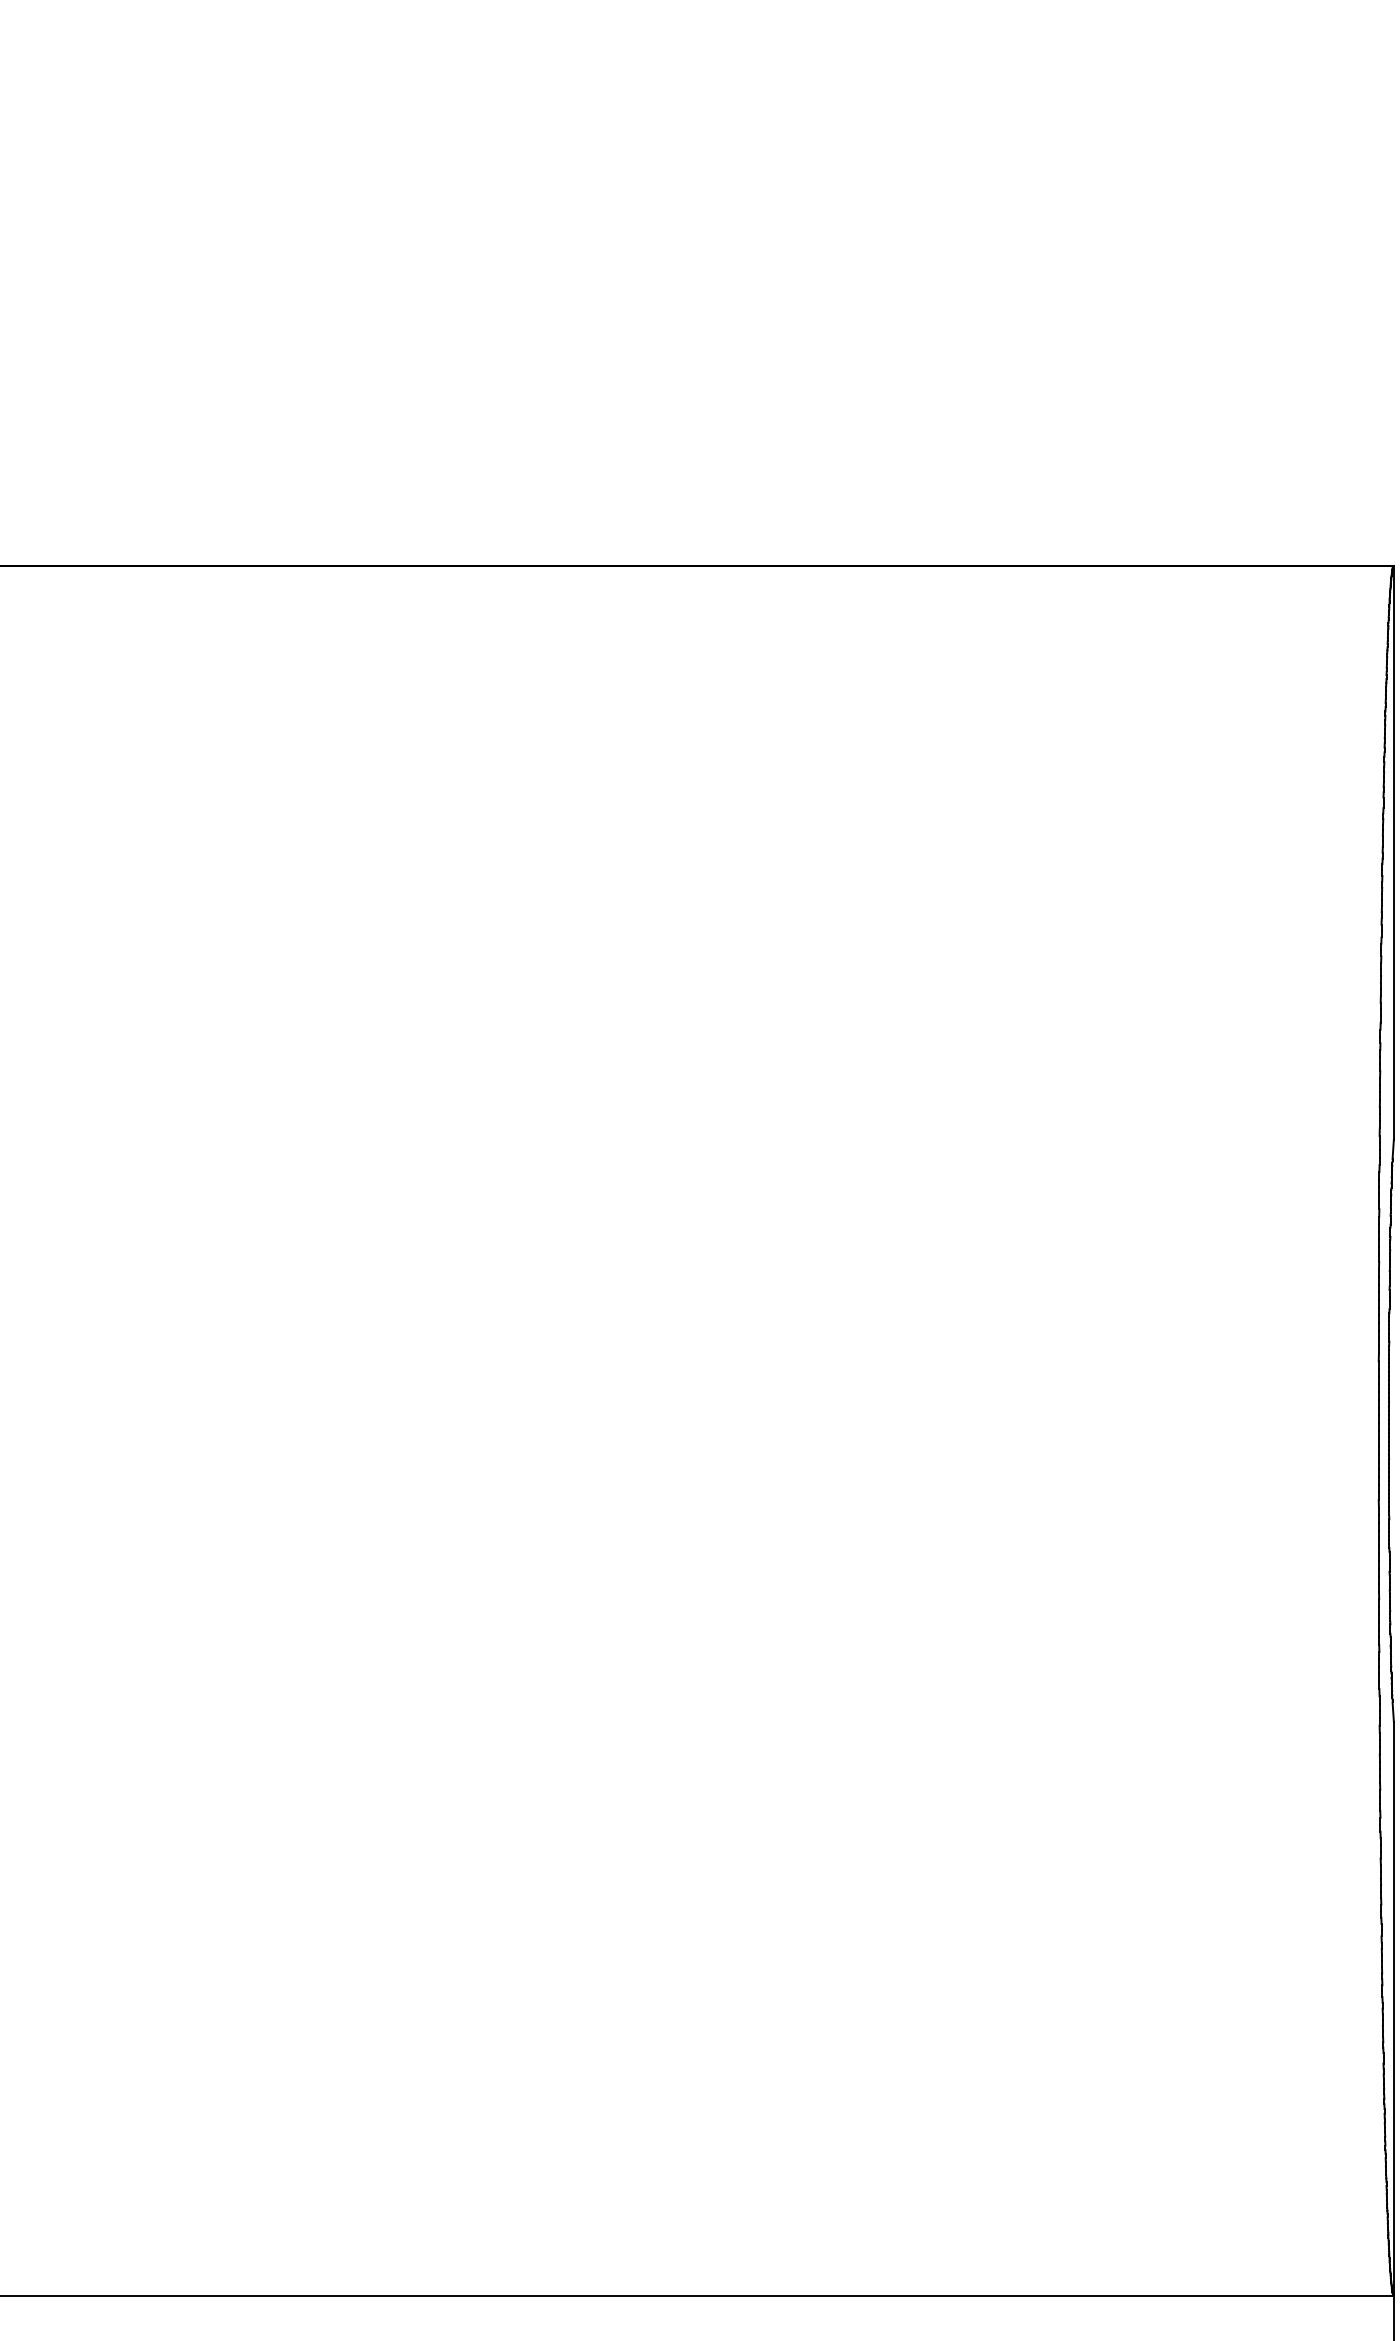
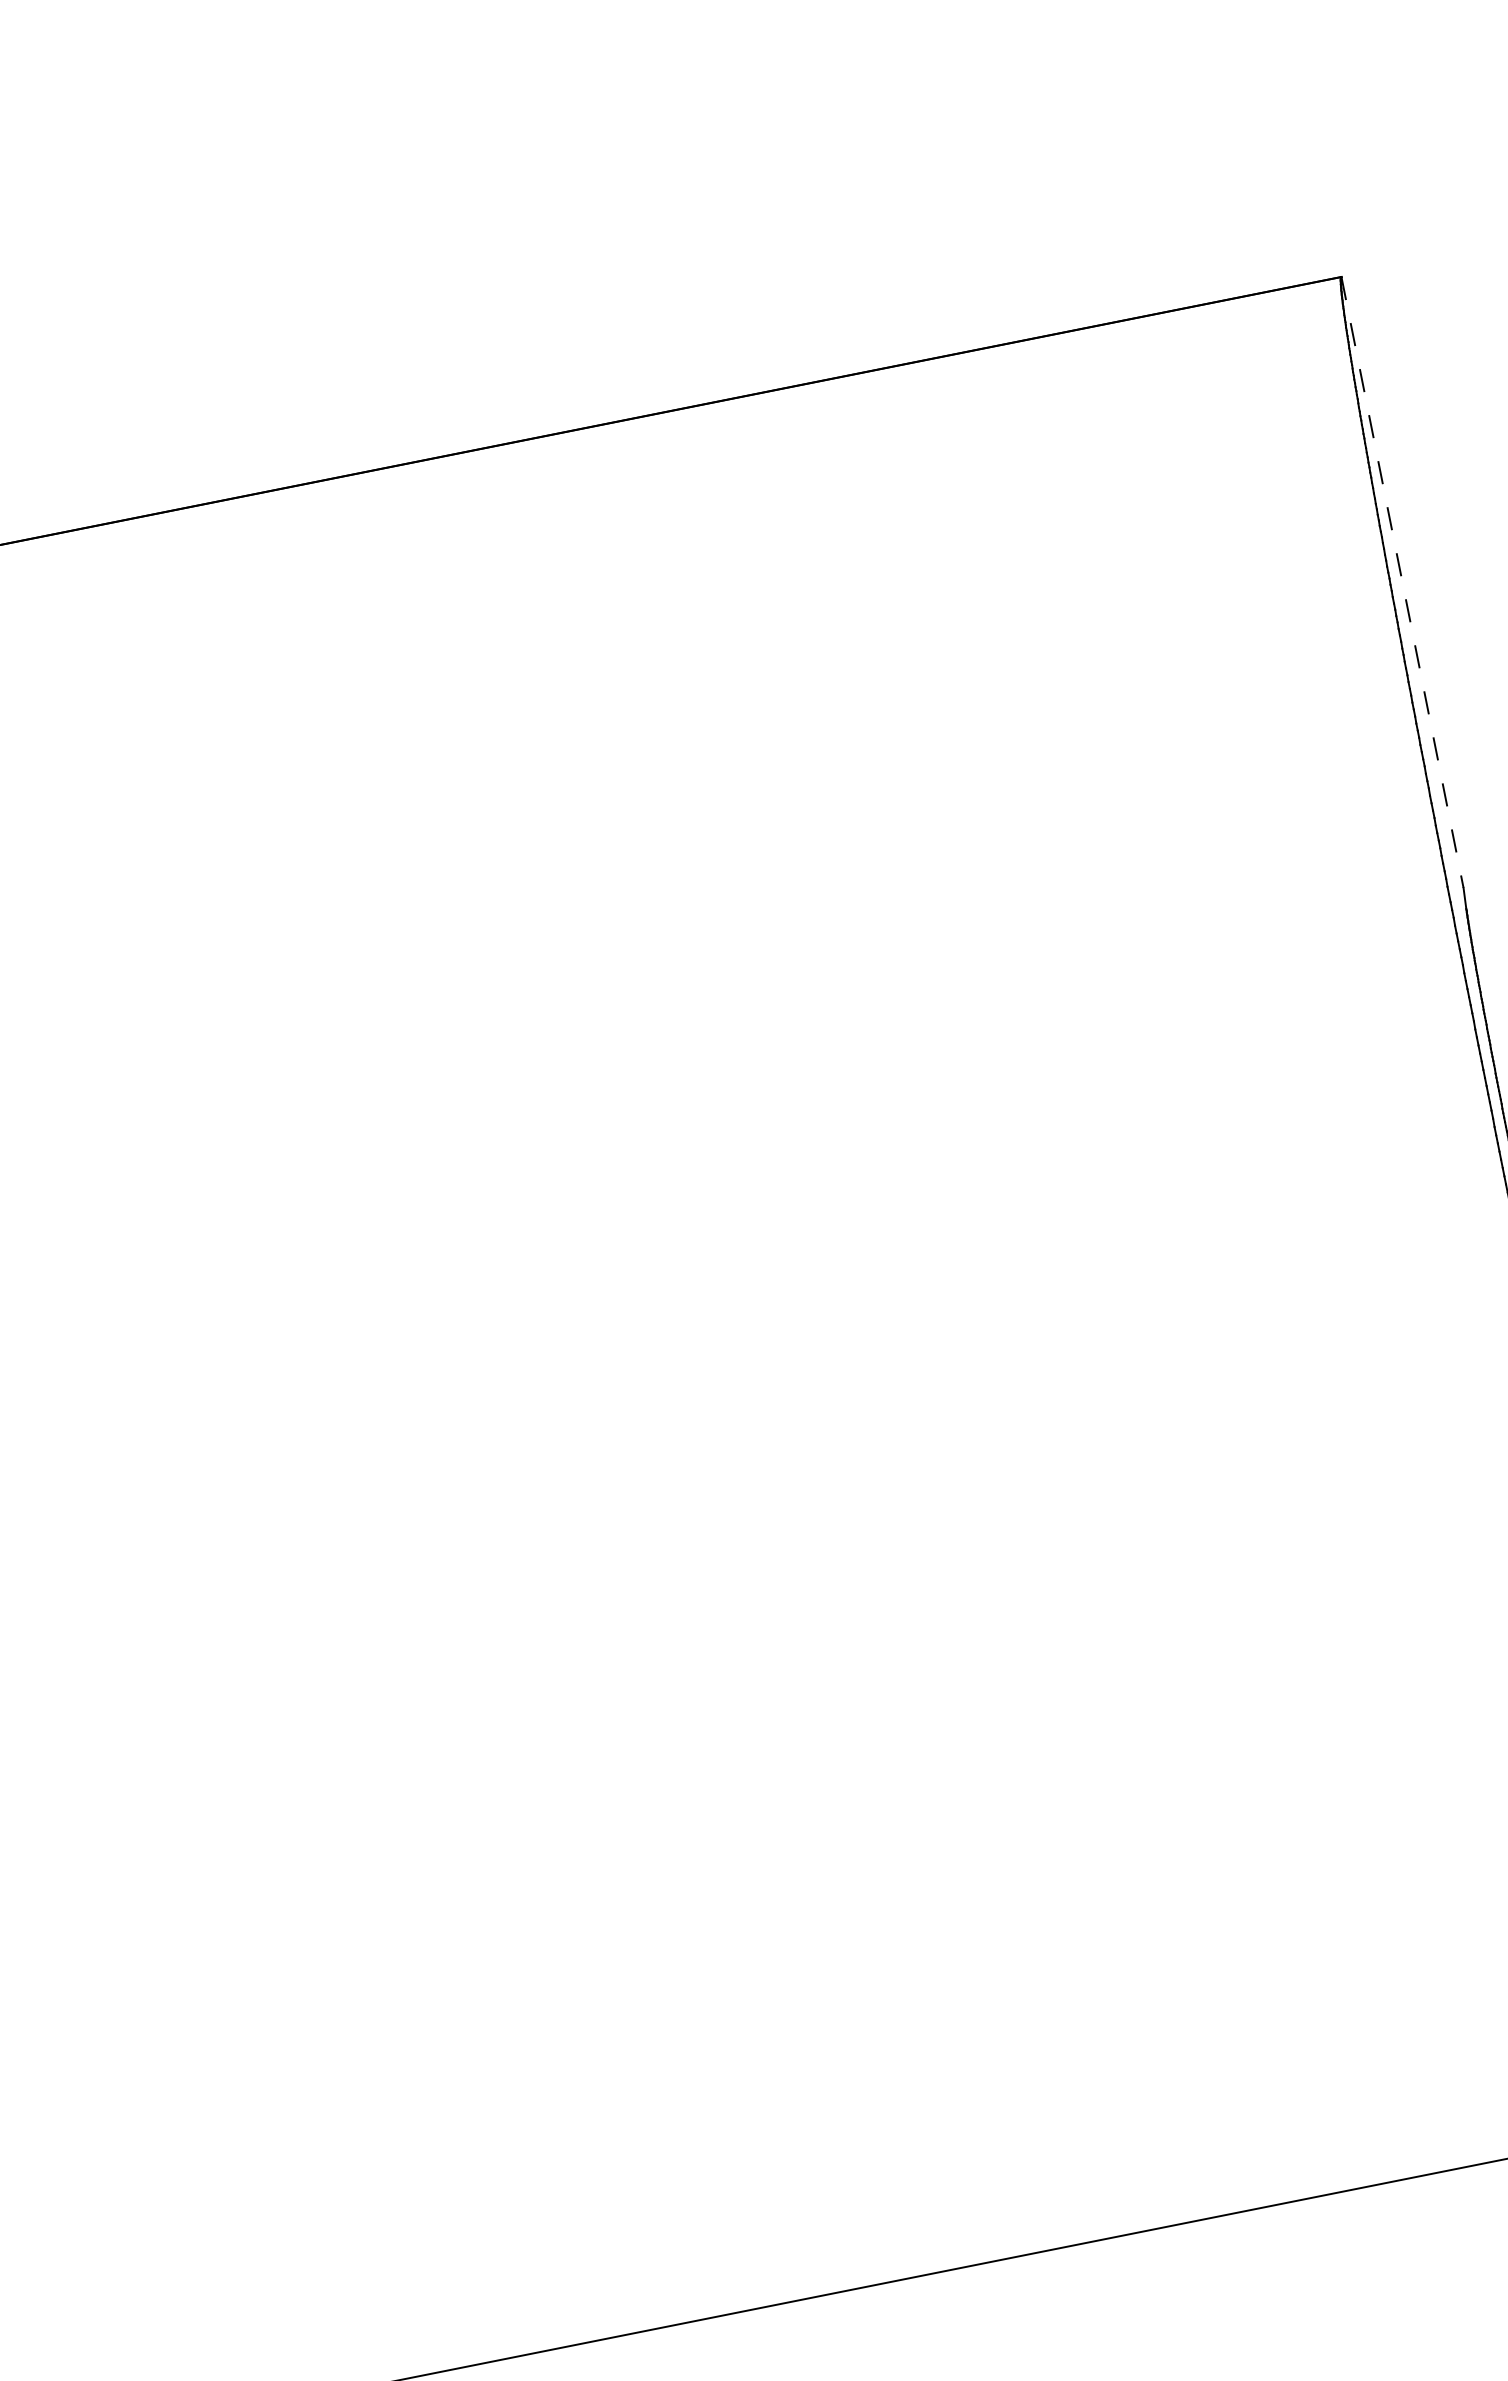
line: (1393, 852) -> (1402, 582), solid -> dashed

